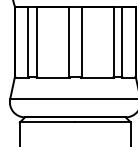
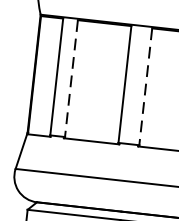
line: (37, 42) -> (71, 79), solid -> dashed
line: (81, 42) -> (145, 87), solid -> dashed

